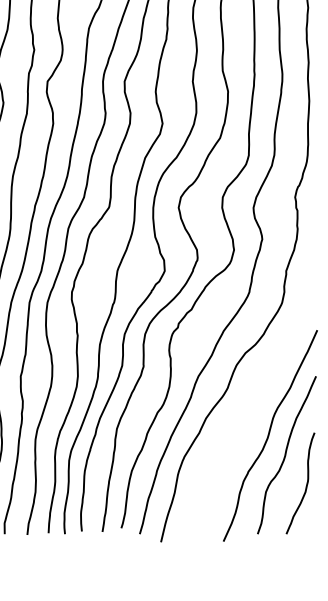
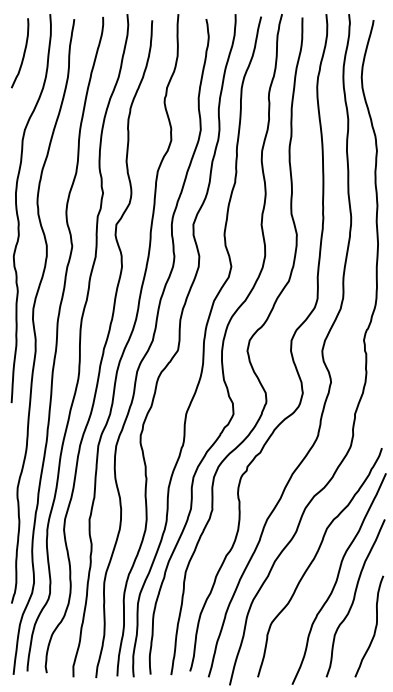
curve: (245, 417) -> (314, 560), added

